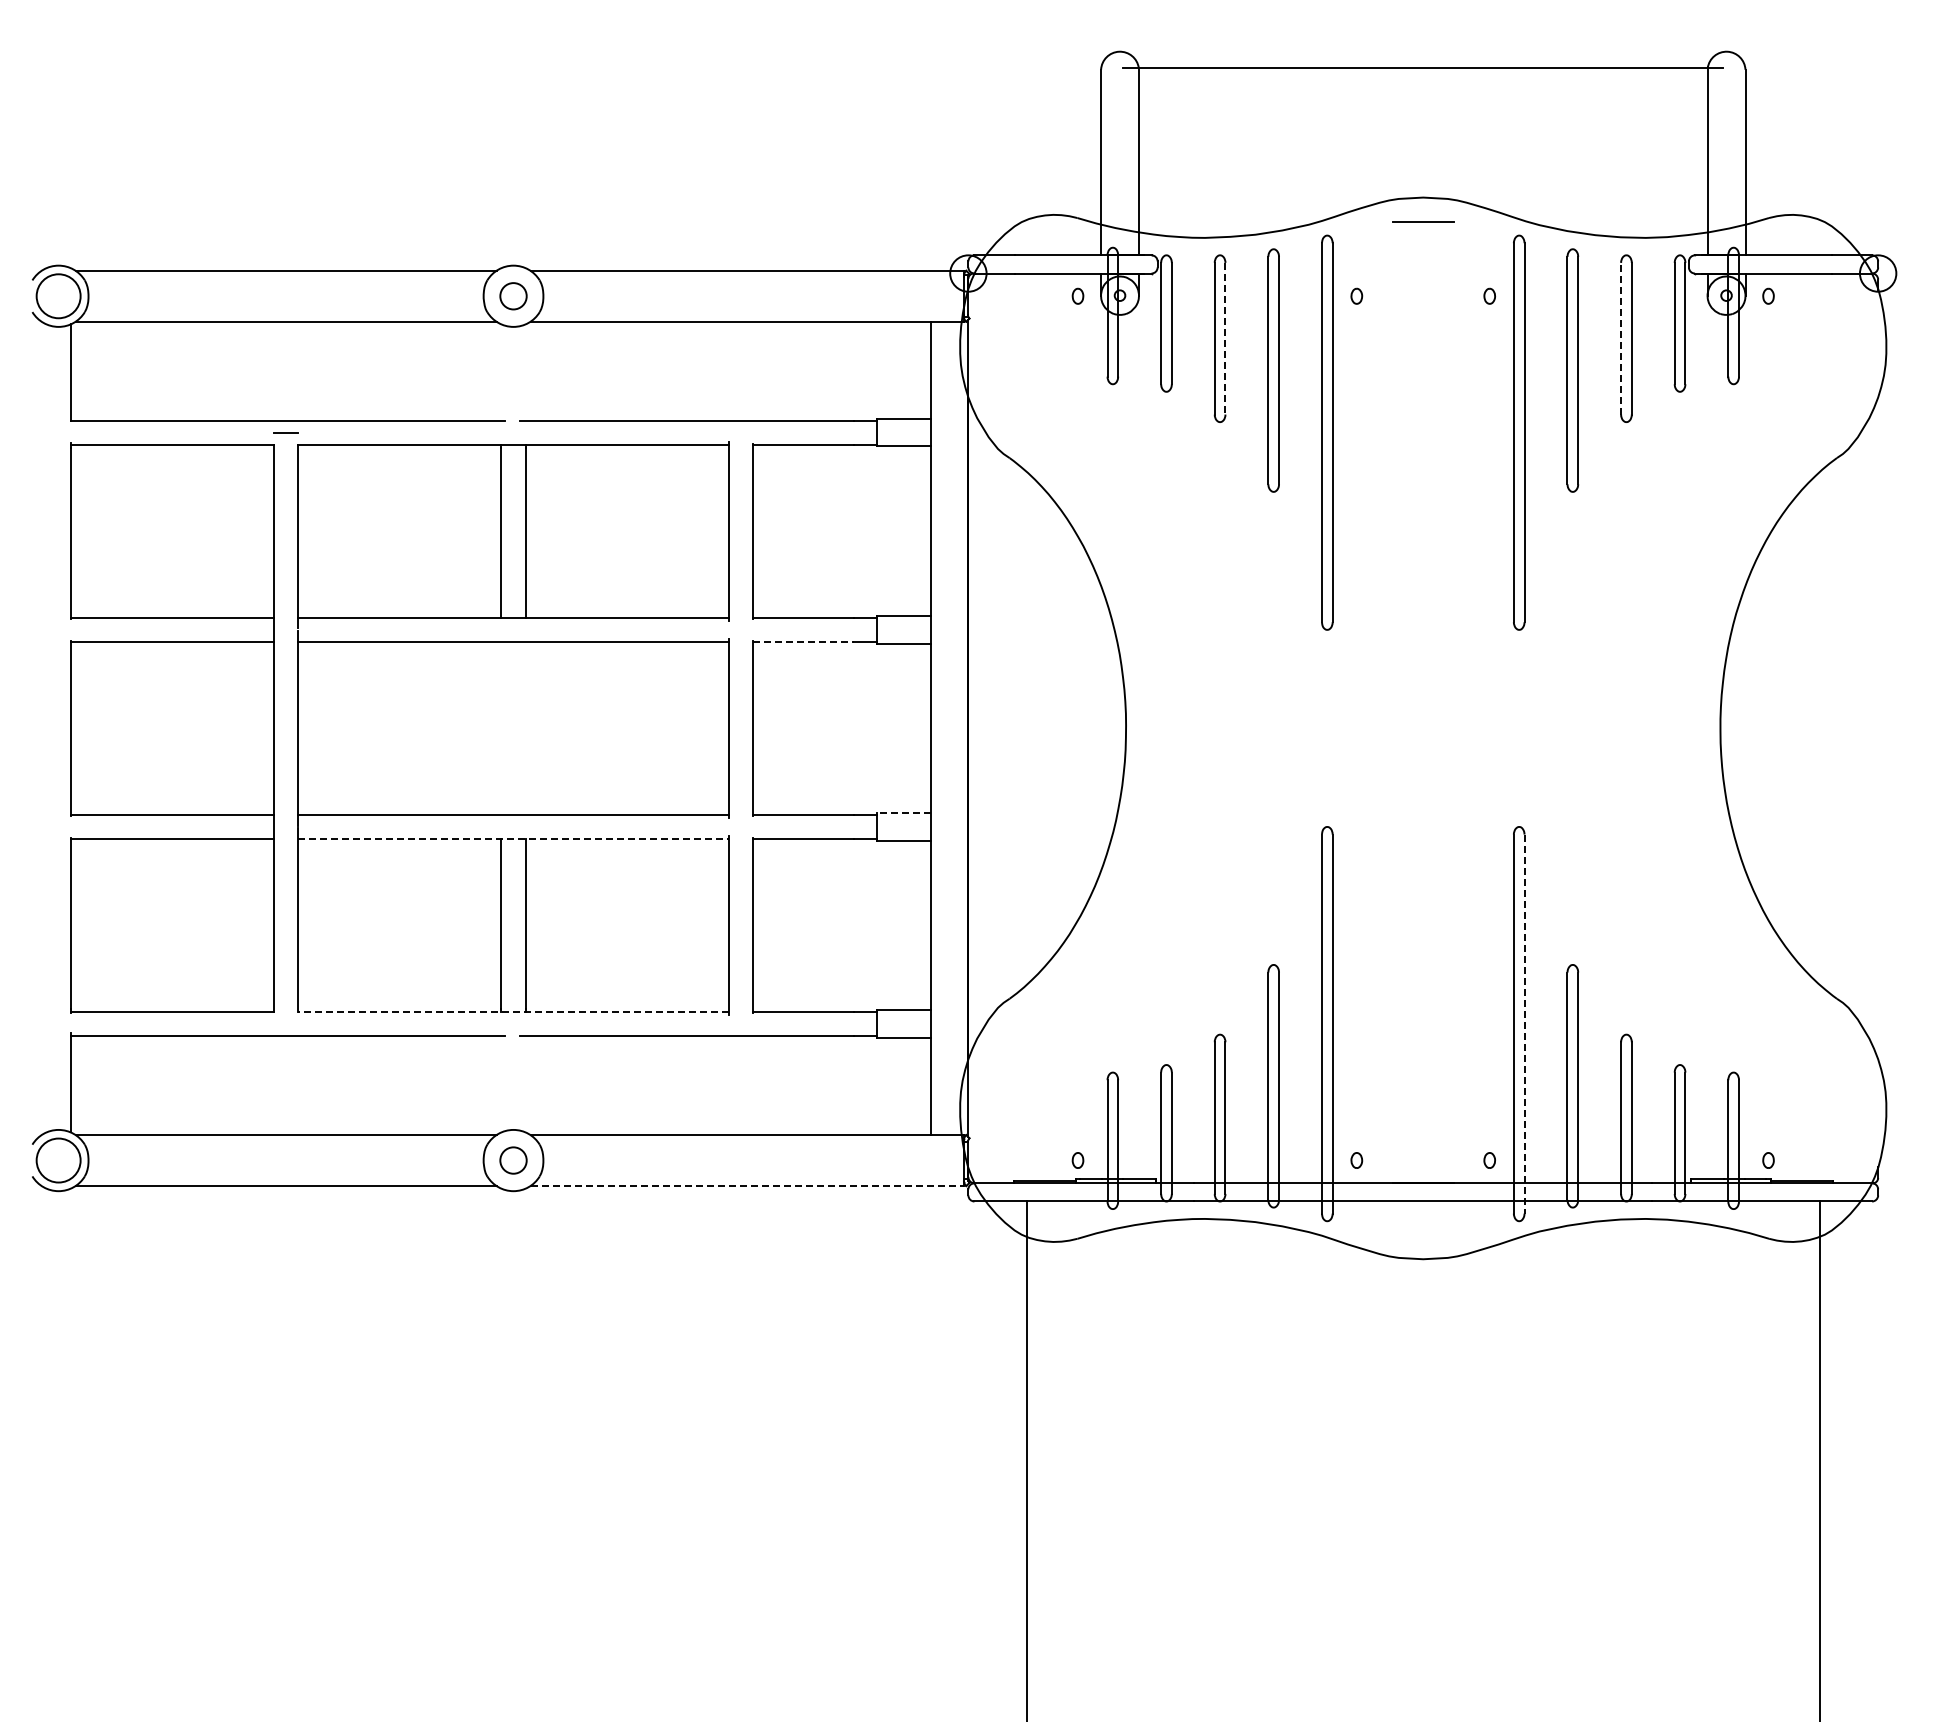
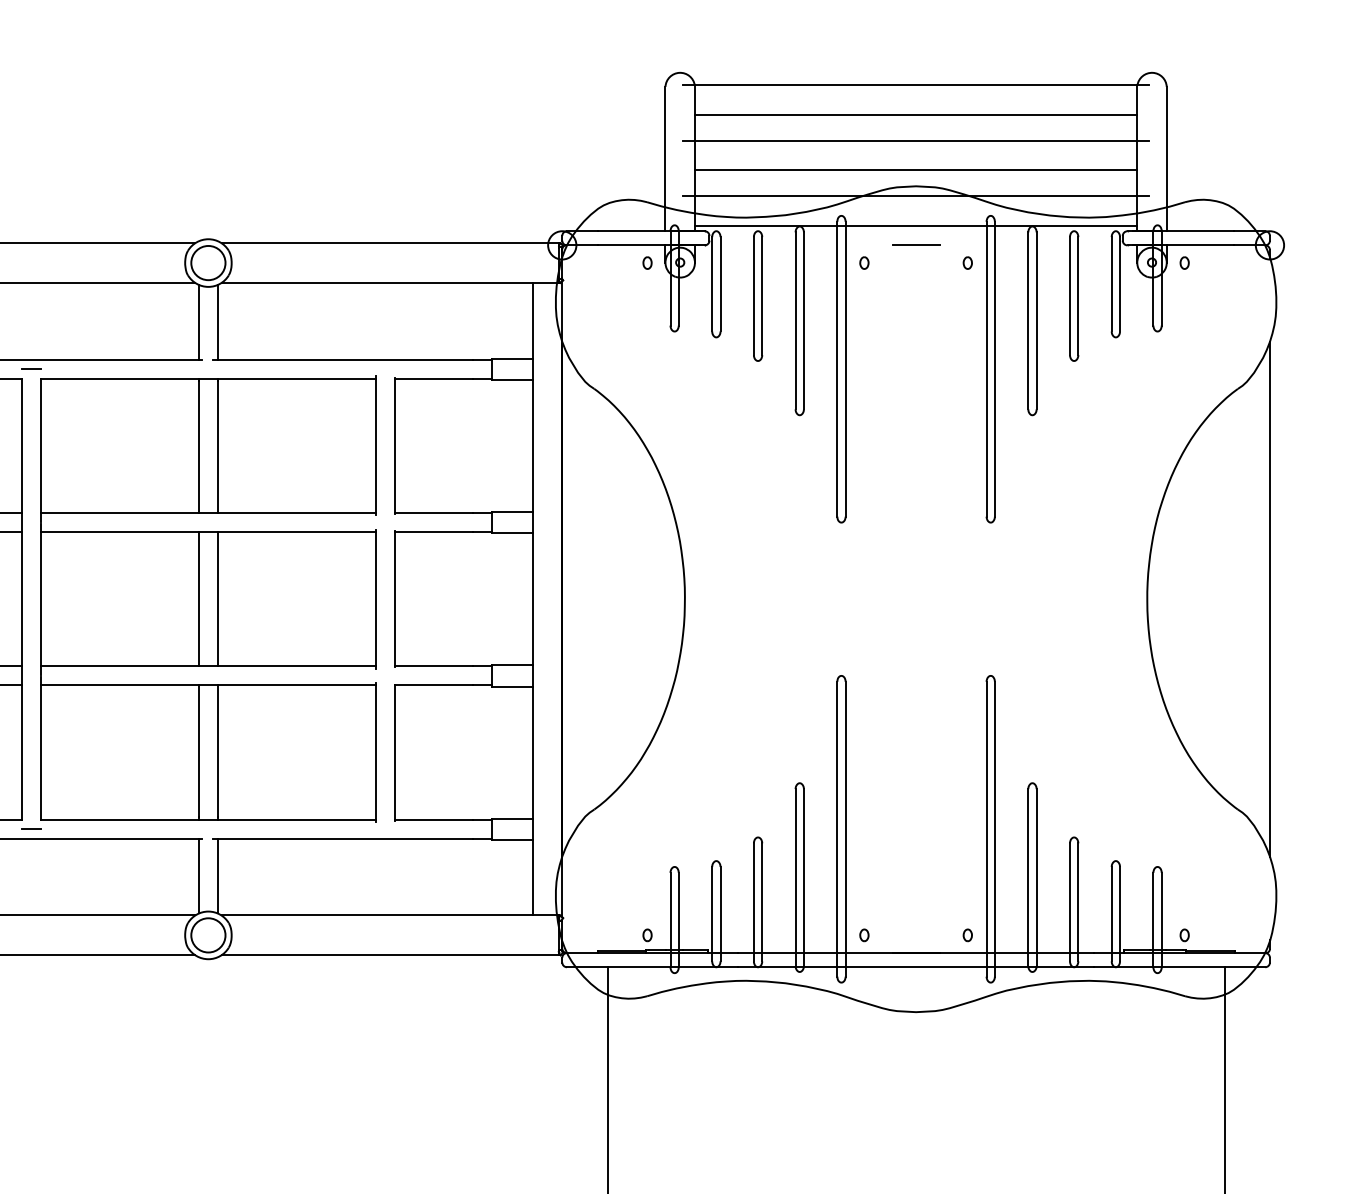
line: (1422, 105) -> (915, 114), added
line: (1423, 139) -> (916, 141), added
line: (1422, 176) -> (915, 169), added
line: (1423, 210) -> (916, 196), added
line: (1423, 221) -> (916, 245), moved
line: (1422, 248) -> (915, 225), added
circle: (513, 296) -> (208, 263), size x1.67
line: (1225, 338) -> (762, 295), dashed -> solid
line: (1621, 338) -> (1070, 295), dashed -> solid
line: (501, 372) -> (199, 322), added
line: (525, 372) -> (217, 322), added
line: (803, 641) -> (433, 531), dashed -> solid
line: (501, 727) -> (199, 598), added
line: (525, 727) -> (217, 598), added
line: (1878, 728) -> (1270, 599), added
line: (903, 813) -> (511, 665), dashed -> solid
line: (514, 839) -> (209, 685), dashed -> solid
line: (513, 1011) -> (208, 819), dashed -> solid
line: (285, 1023) -> (31, 828), added
line: (1524, 1024) -> (994, 829), dashed -> solid
line: (501, 1084) -> (199, 876), added
line: (525, 1084) -> (217, 876), added
circle: (513, 1160) -> (208, 935), size x1.67
line: (747, 1186) -> (390, 955), dashed -> solid

